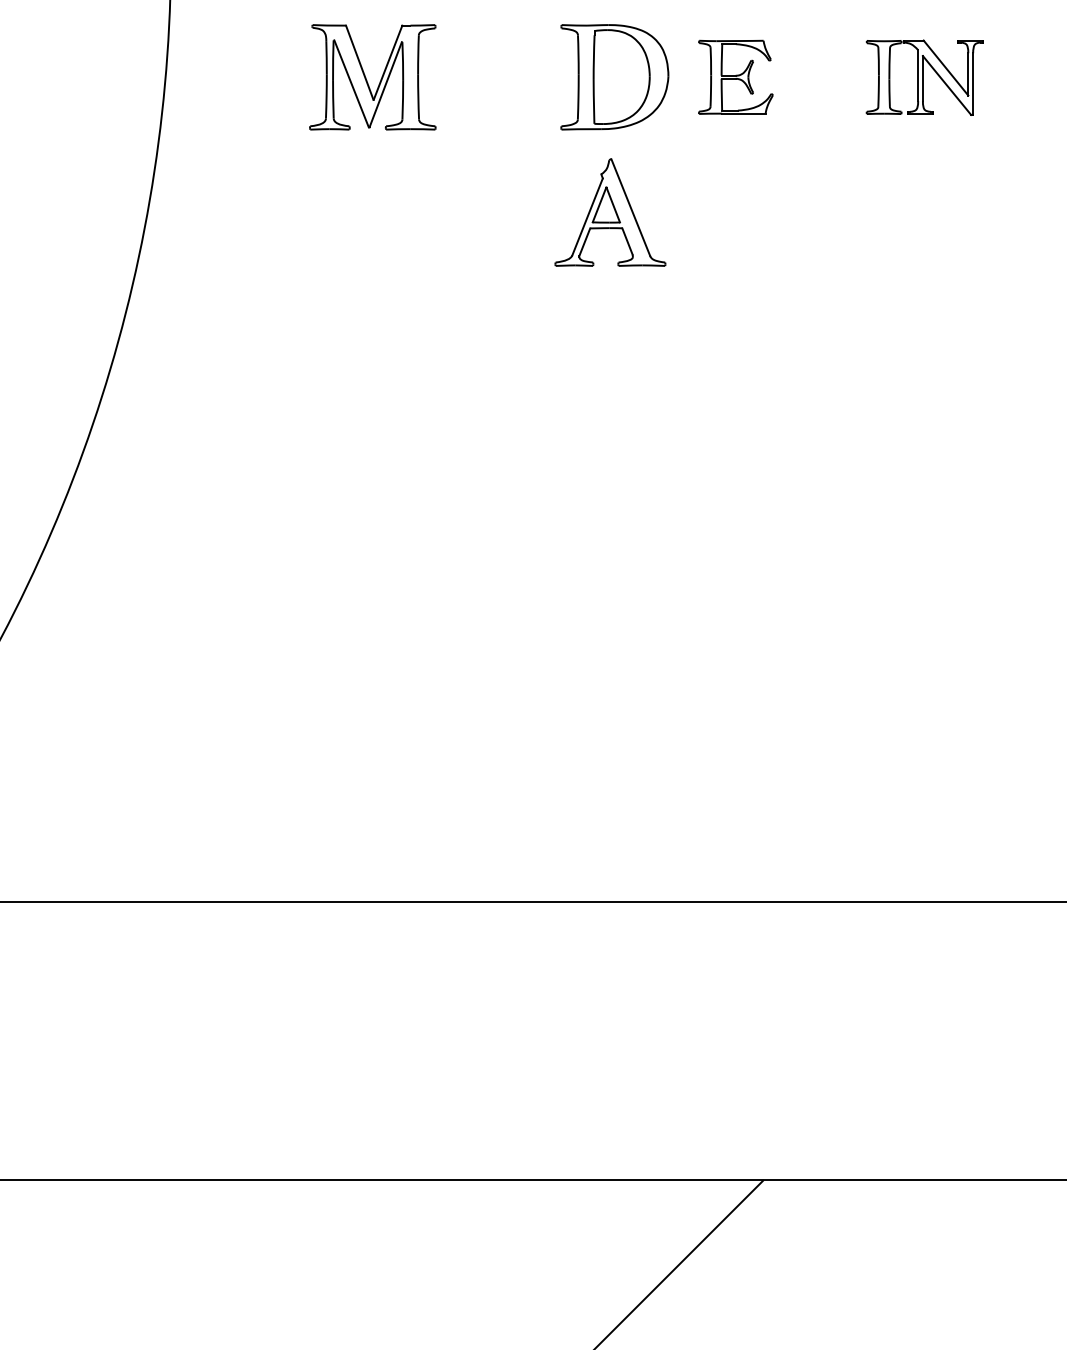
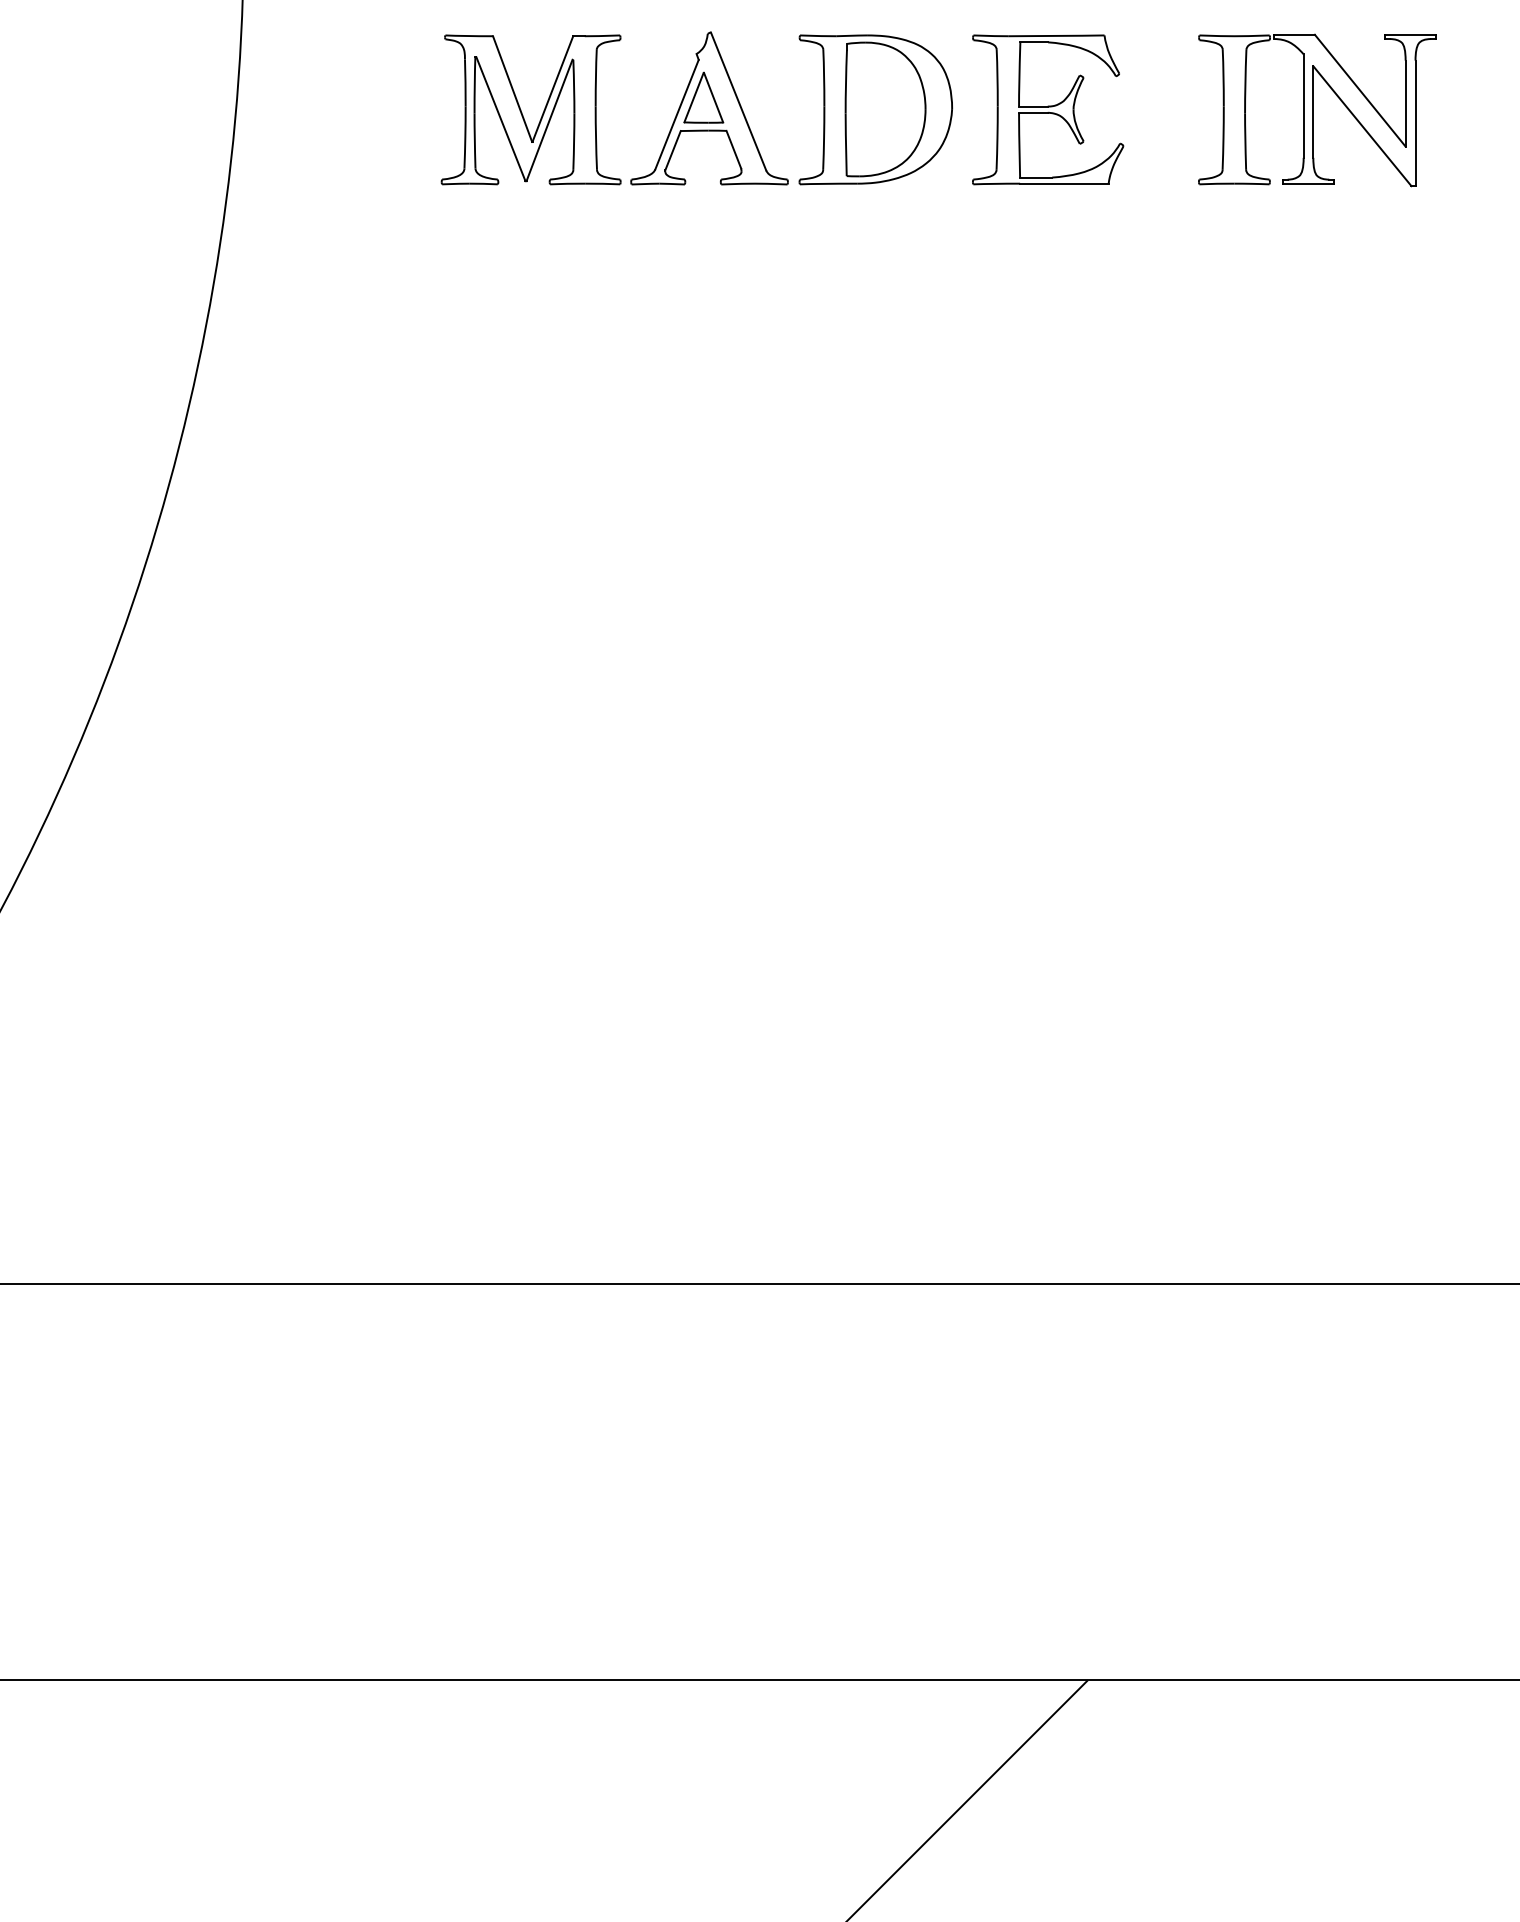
part: (736, 77) -> (1048, 109), size x1.43
part: (924, 77) -> (1317, 110), size x1.43
part: (610, 212) -> (709, 108), moved

